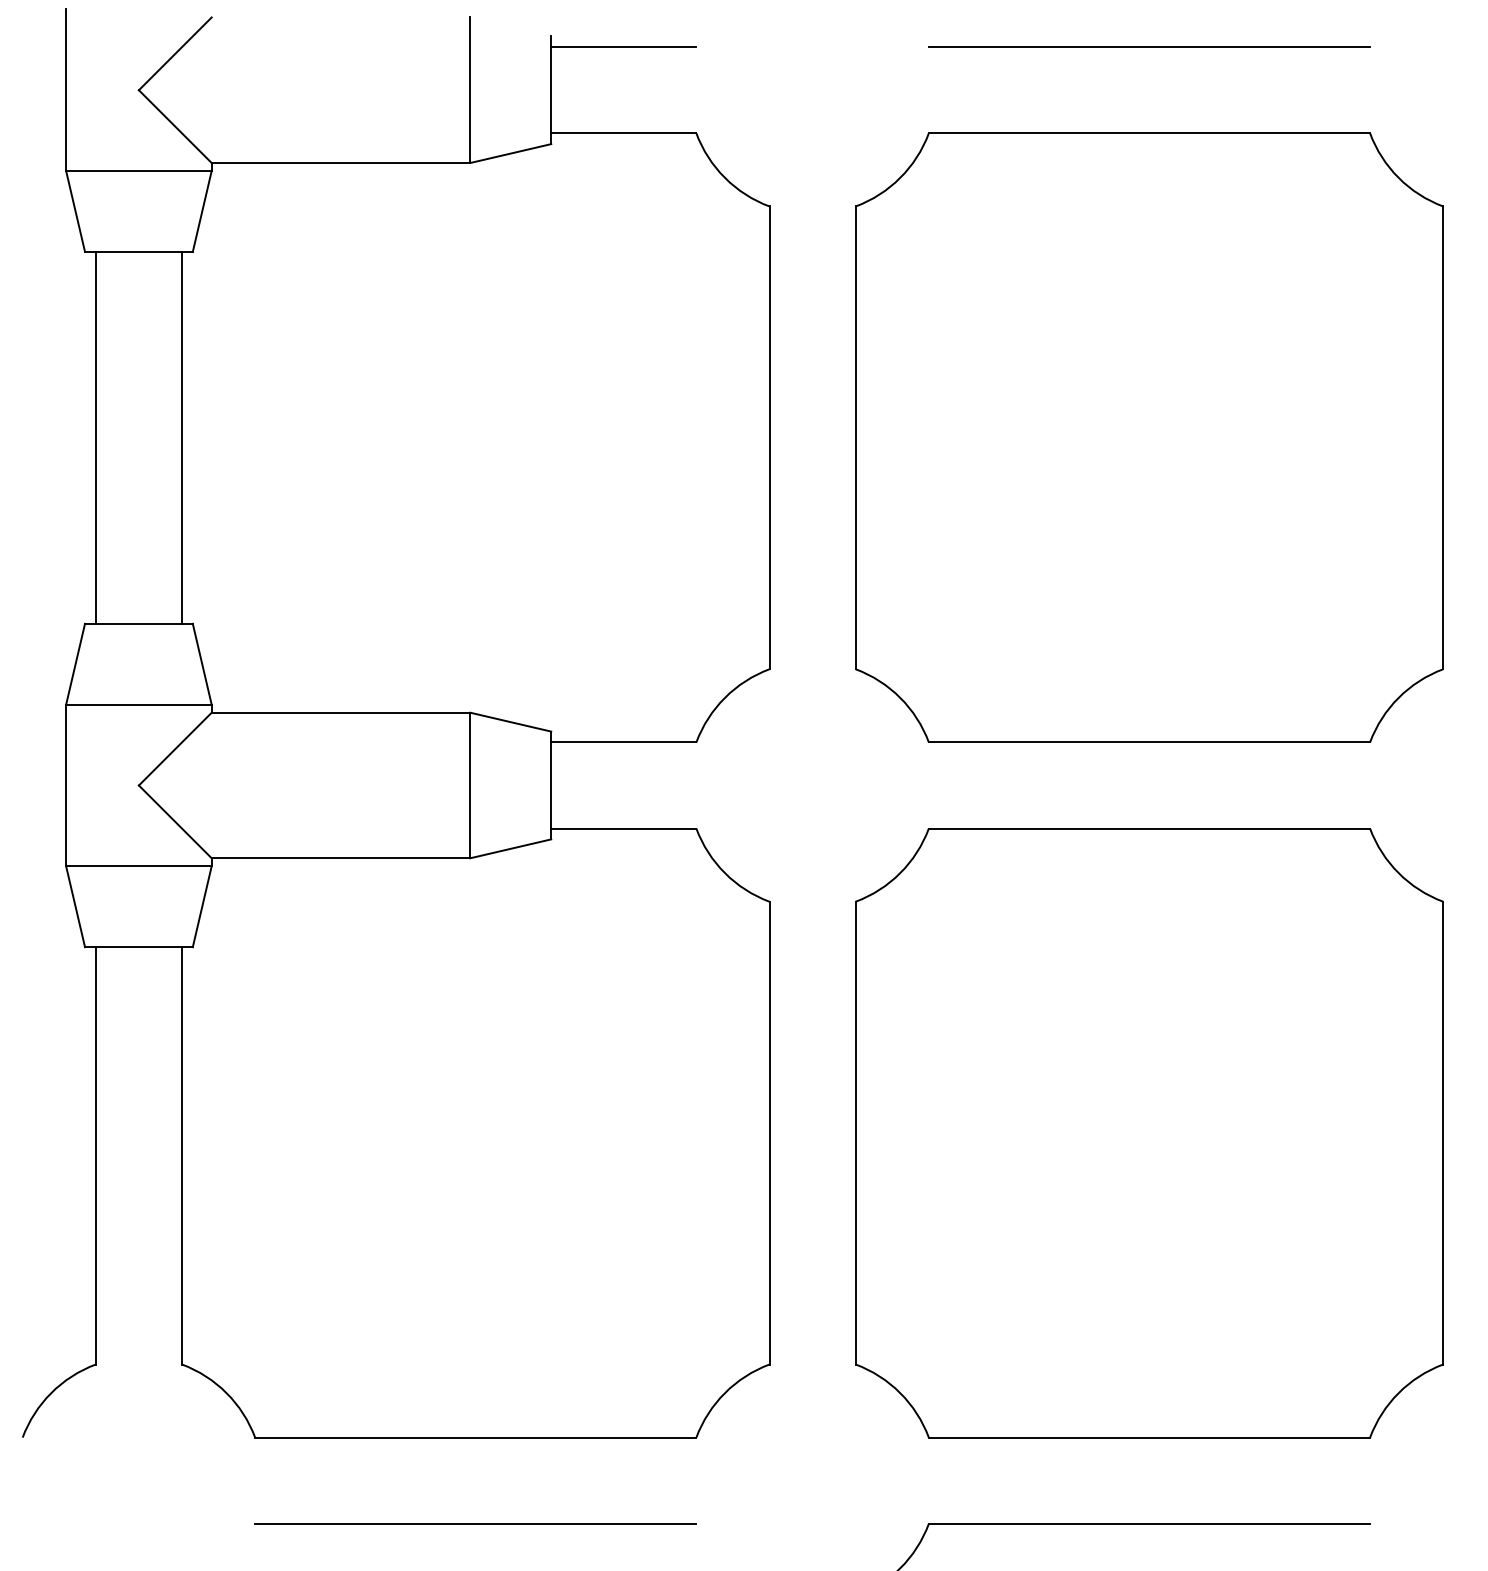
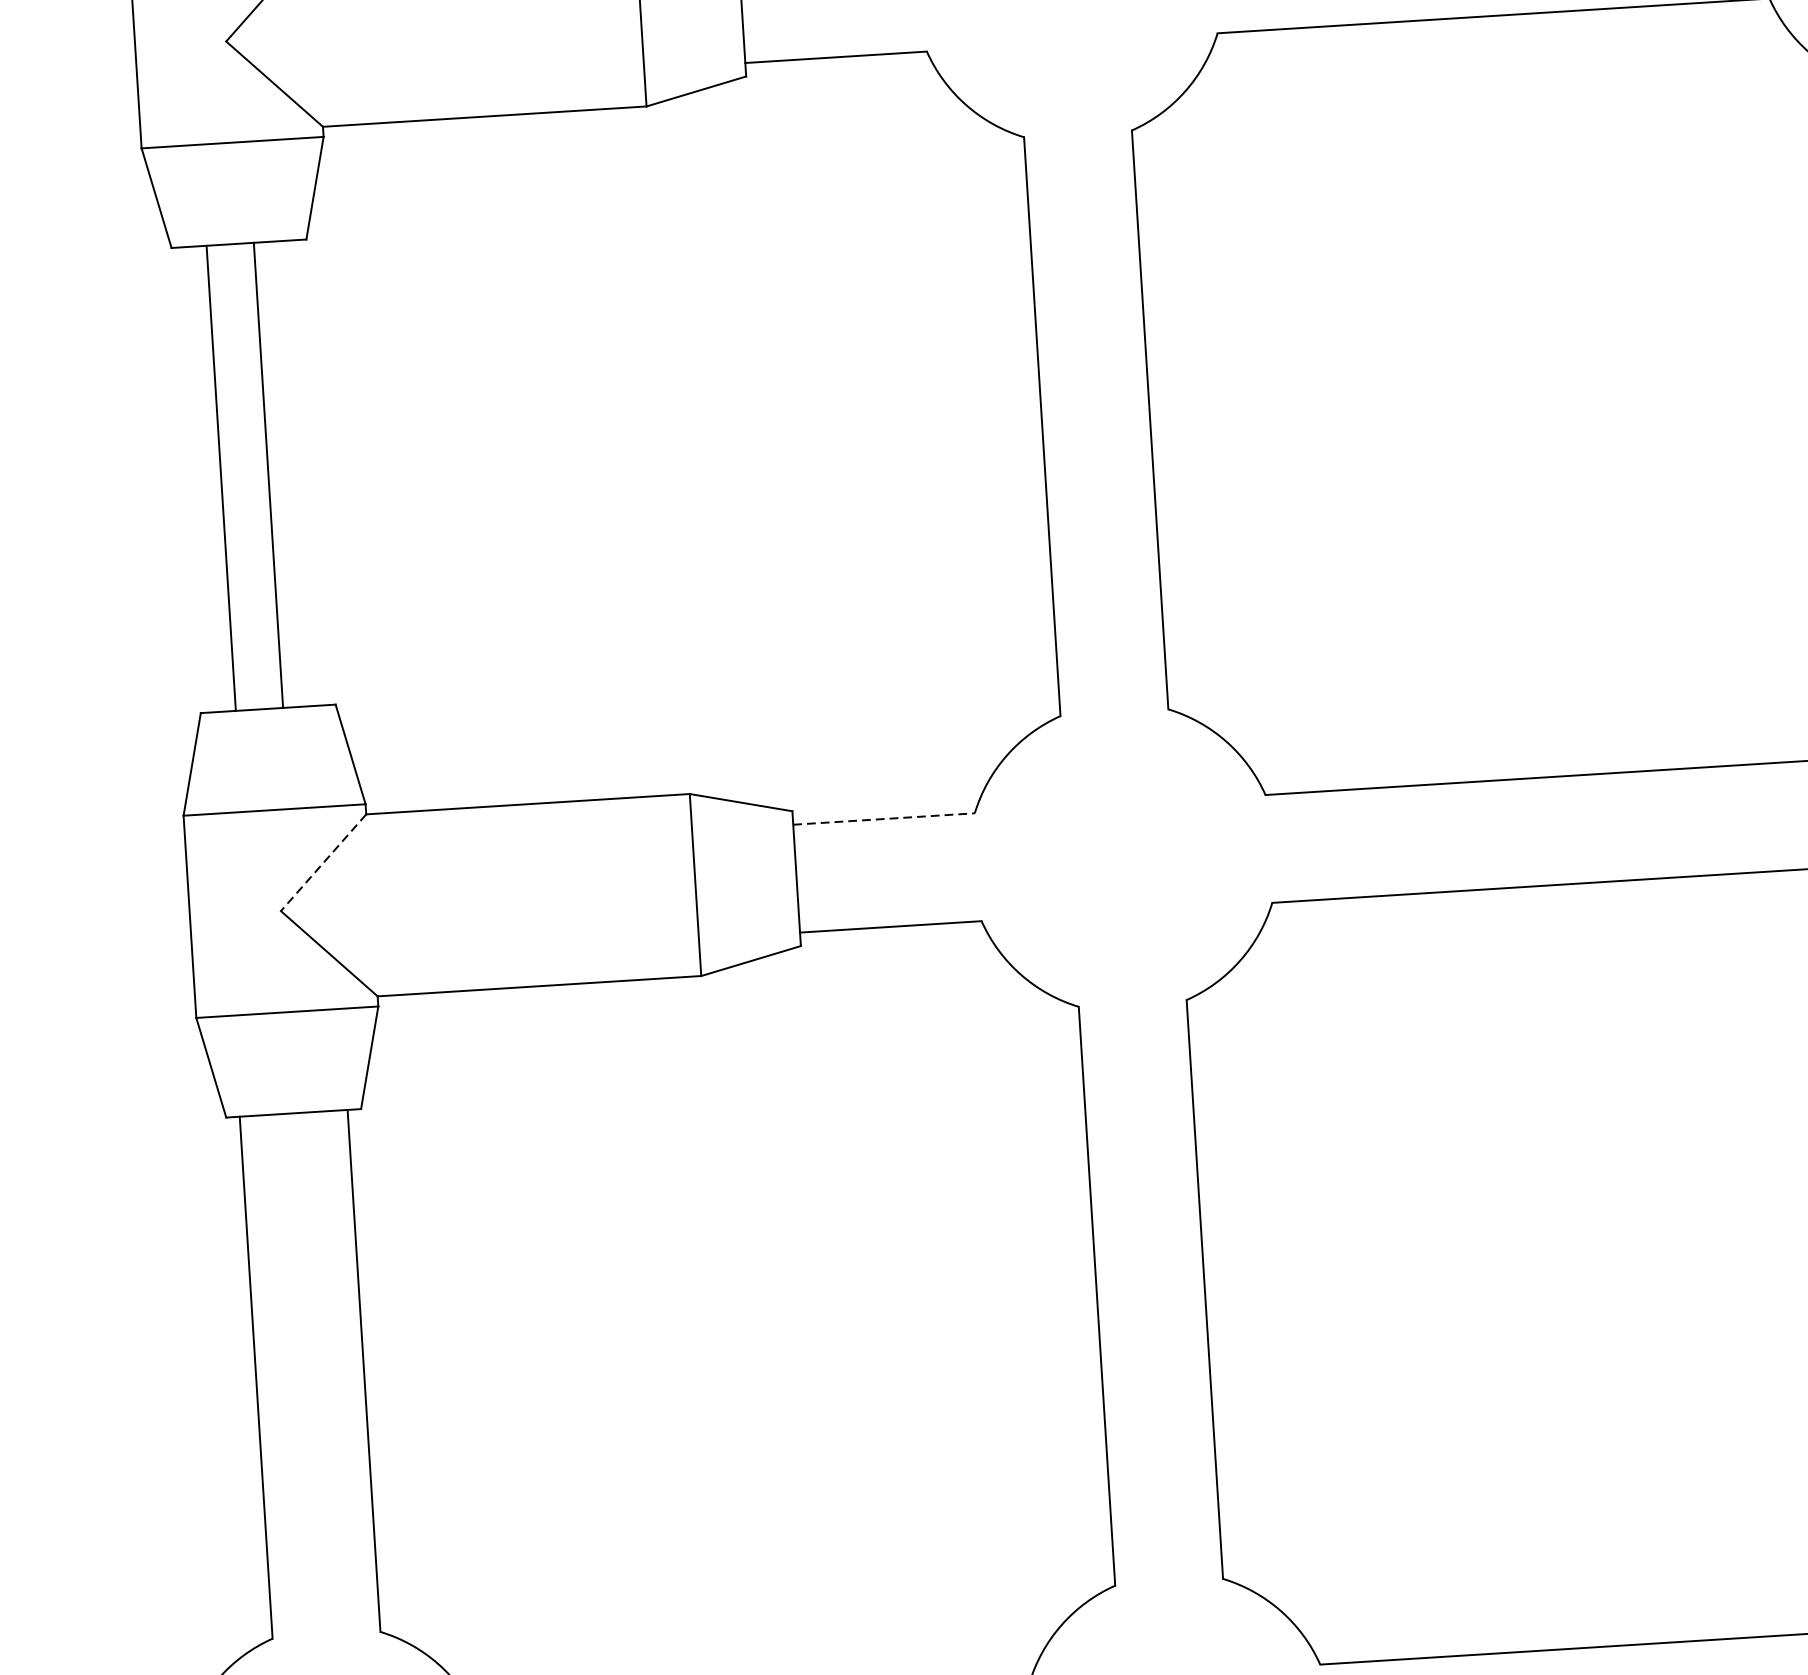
line: (95, 437) -> (268, 474), moved
line: (182, 437) -> (221, 477), moved
line: (623, 742) -> (883, 819), solid -> dashed
line: (174, 749) -> (322, 863), solid -> dashed

